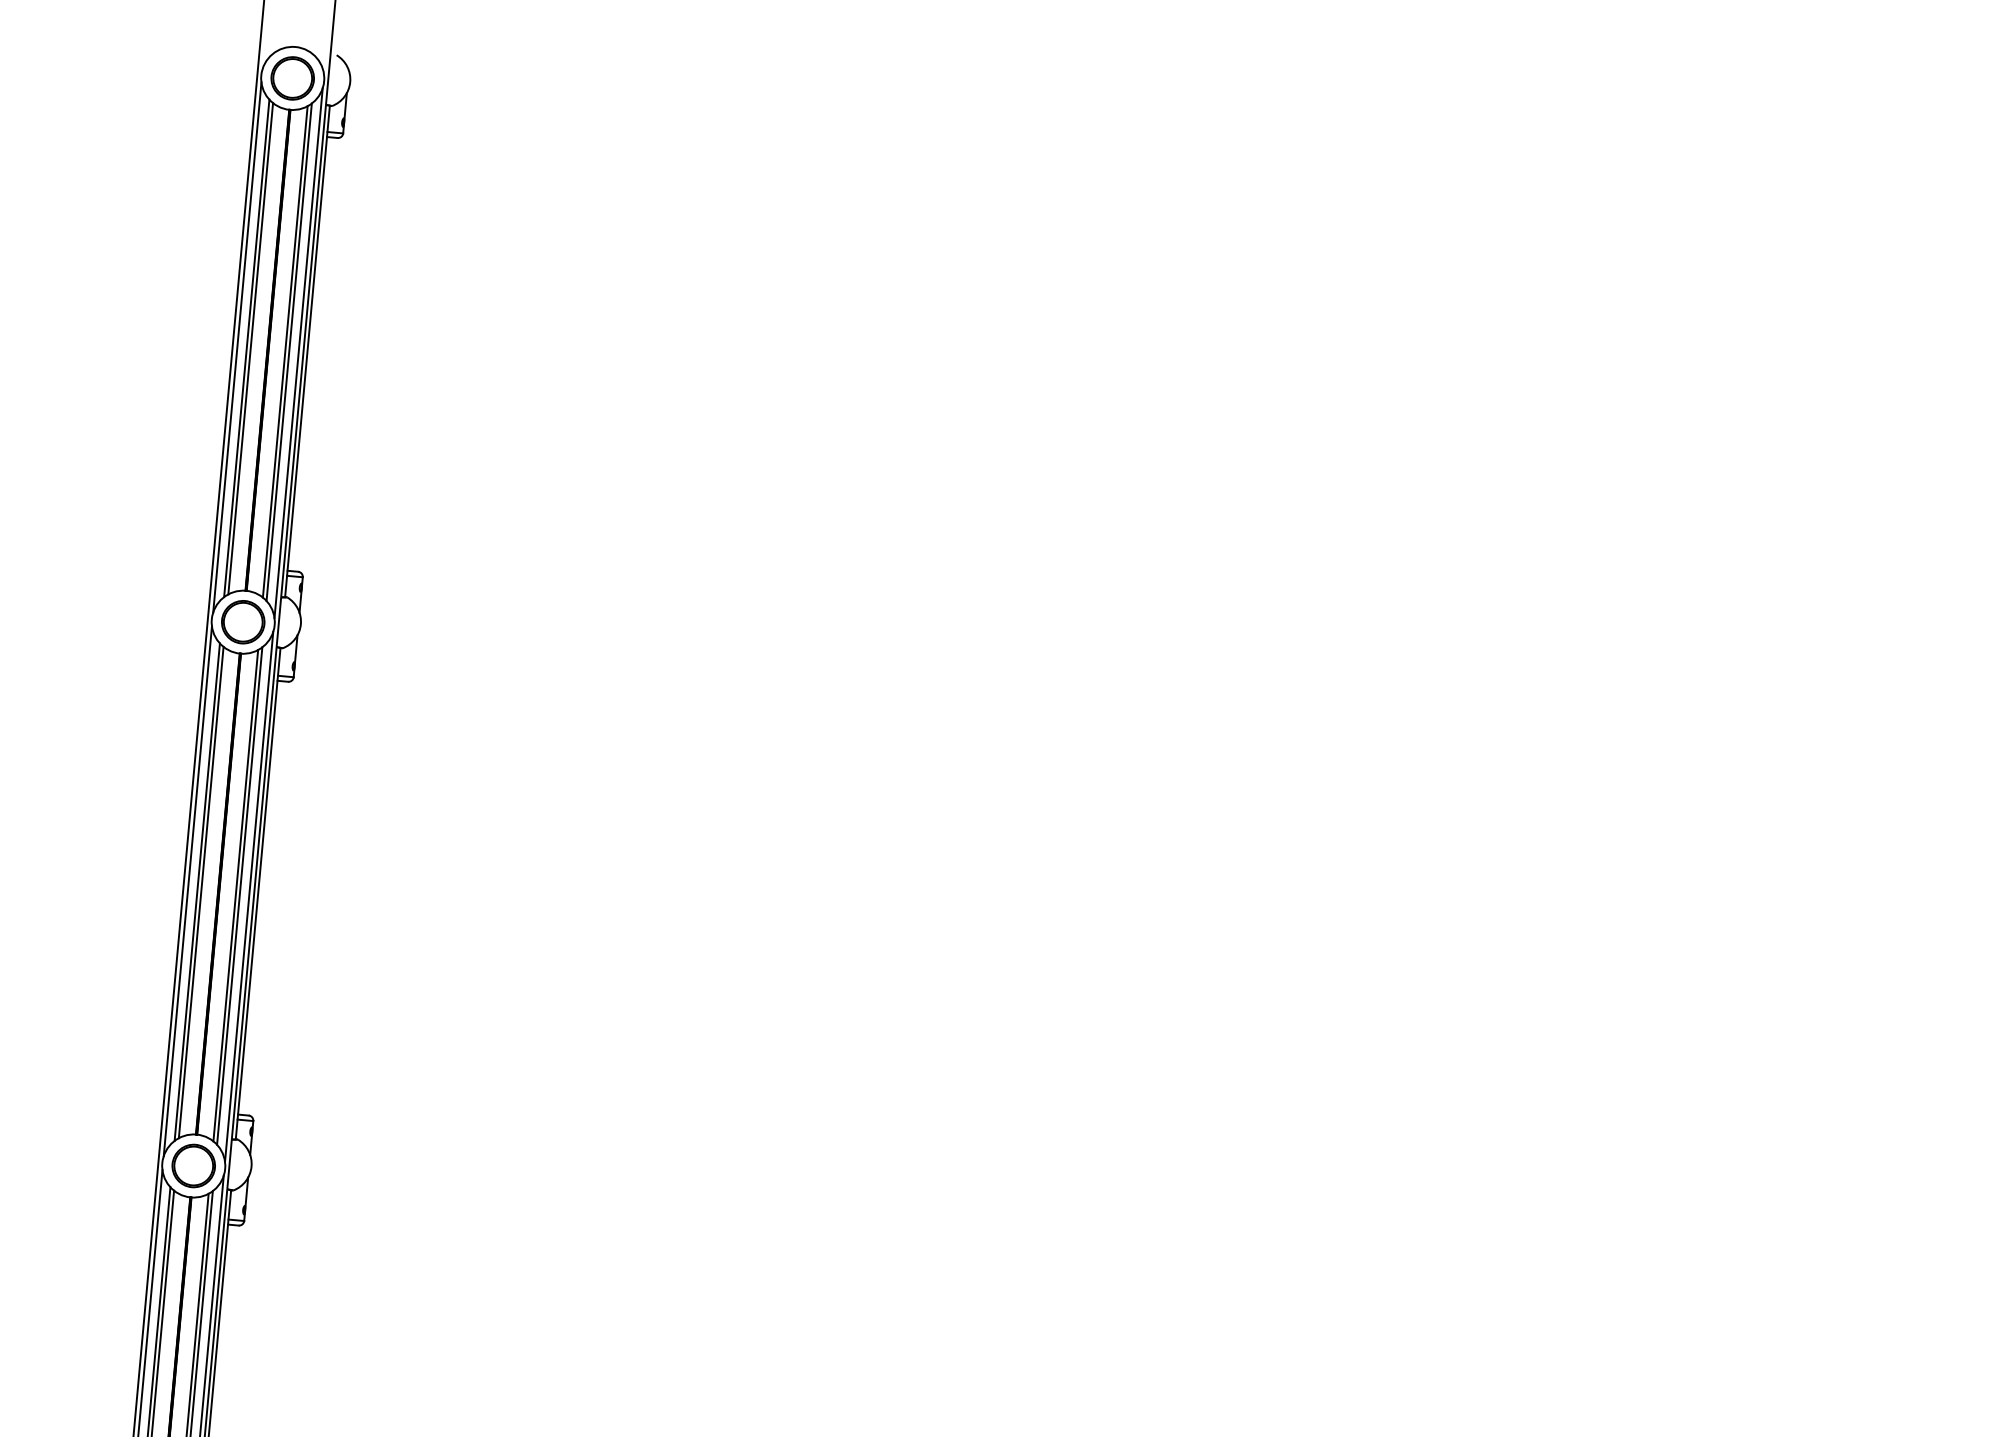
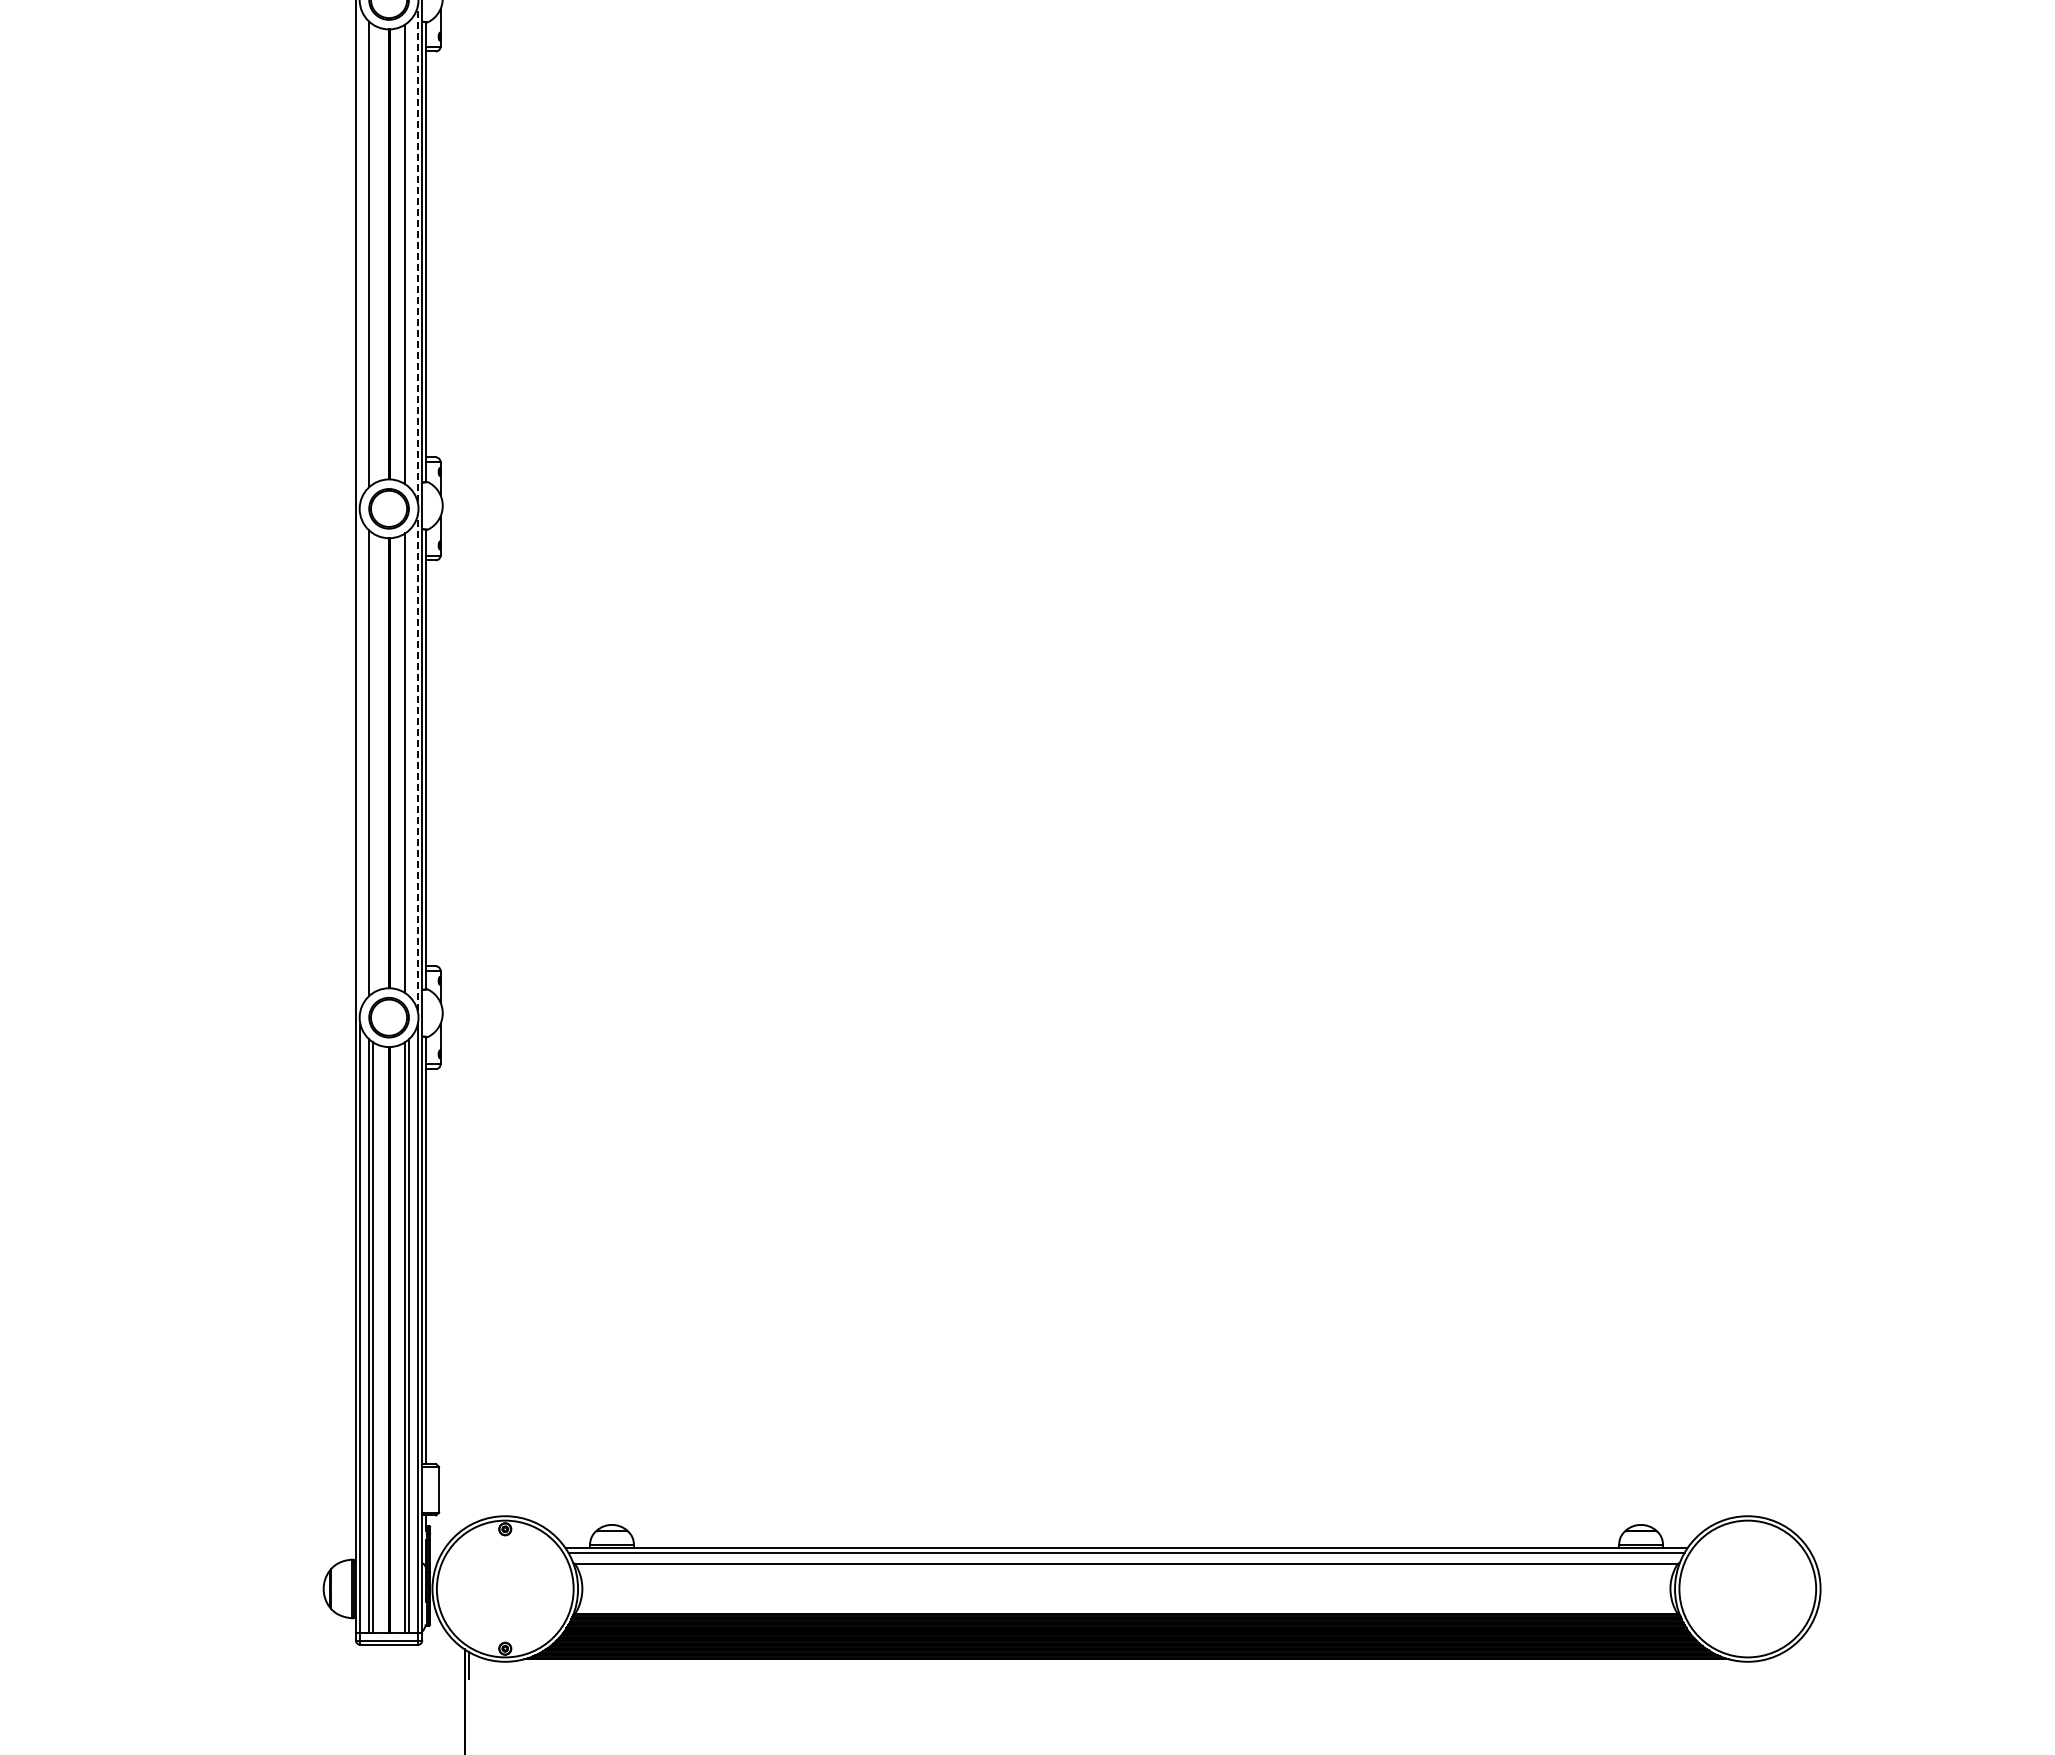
line: (237, 347) -> (360, 254), removed
line: (250, 348) -> (372, 254), removed
line: (288, 352) -> (408, 254), removed
line: (298, 353) -> (417, 254), solid -> dashed
line: (187, 891) -> (360, 763), removed
line: (200, 892) -> (372, 763), removed
line: (239, 895) -> (408, 762), removed
line: (248, 897) -> (417, 763), solid -> dashed

